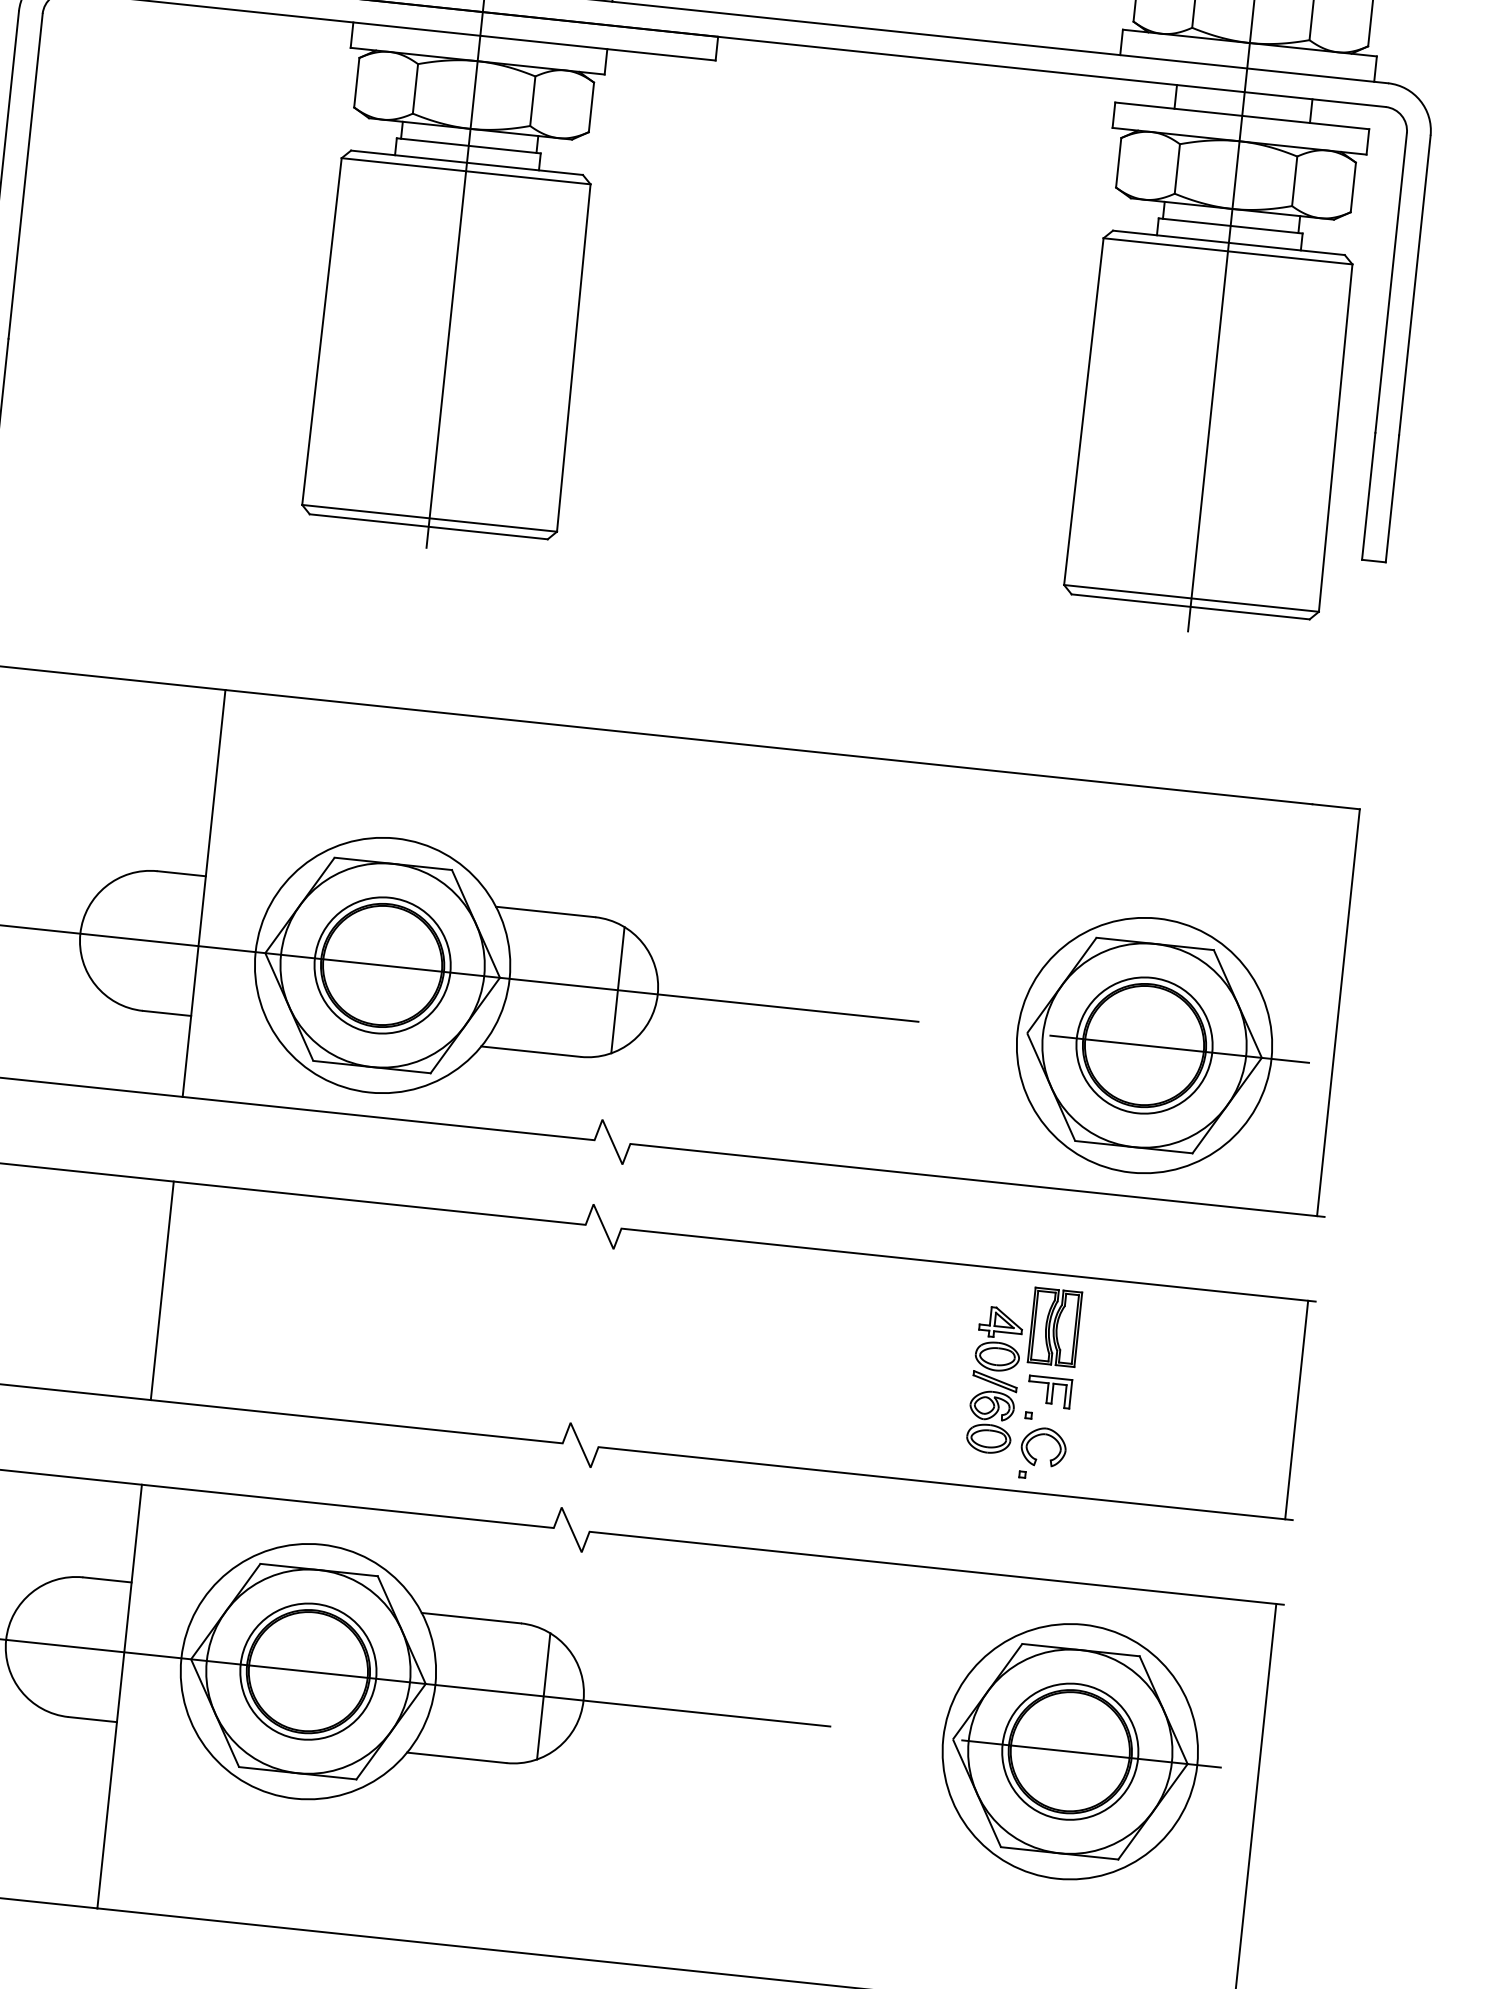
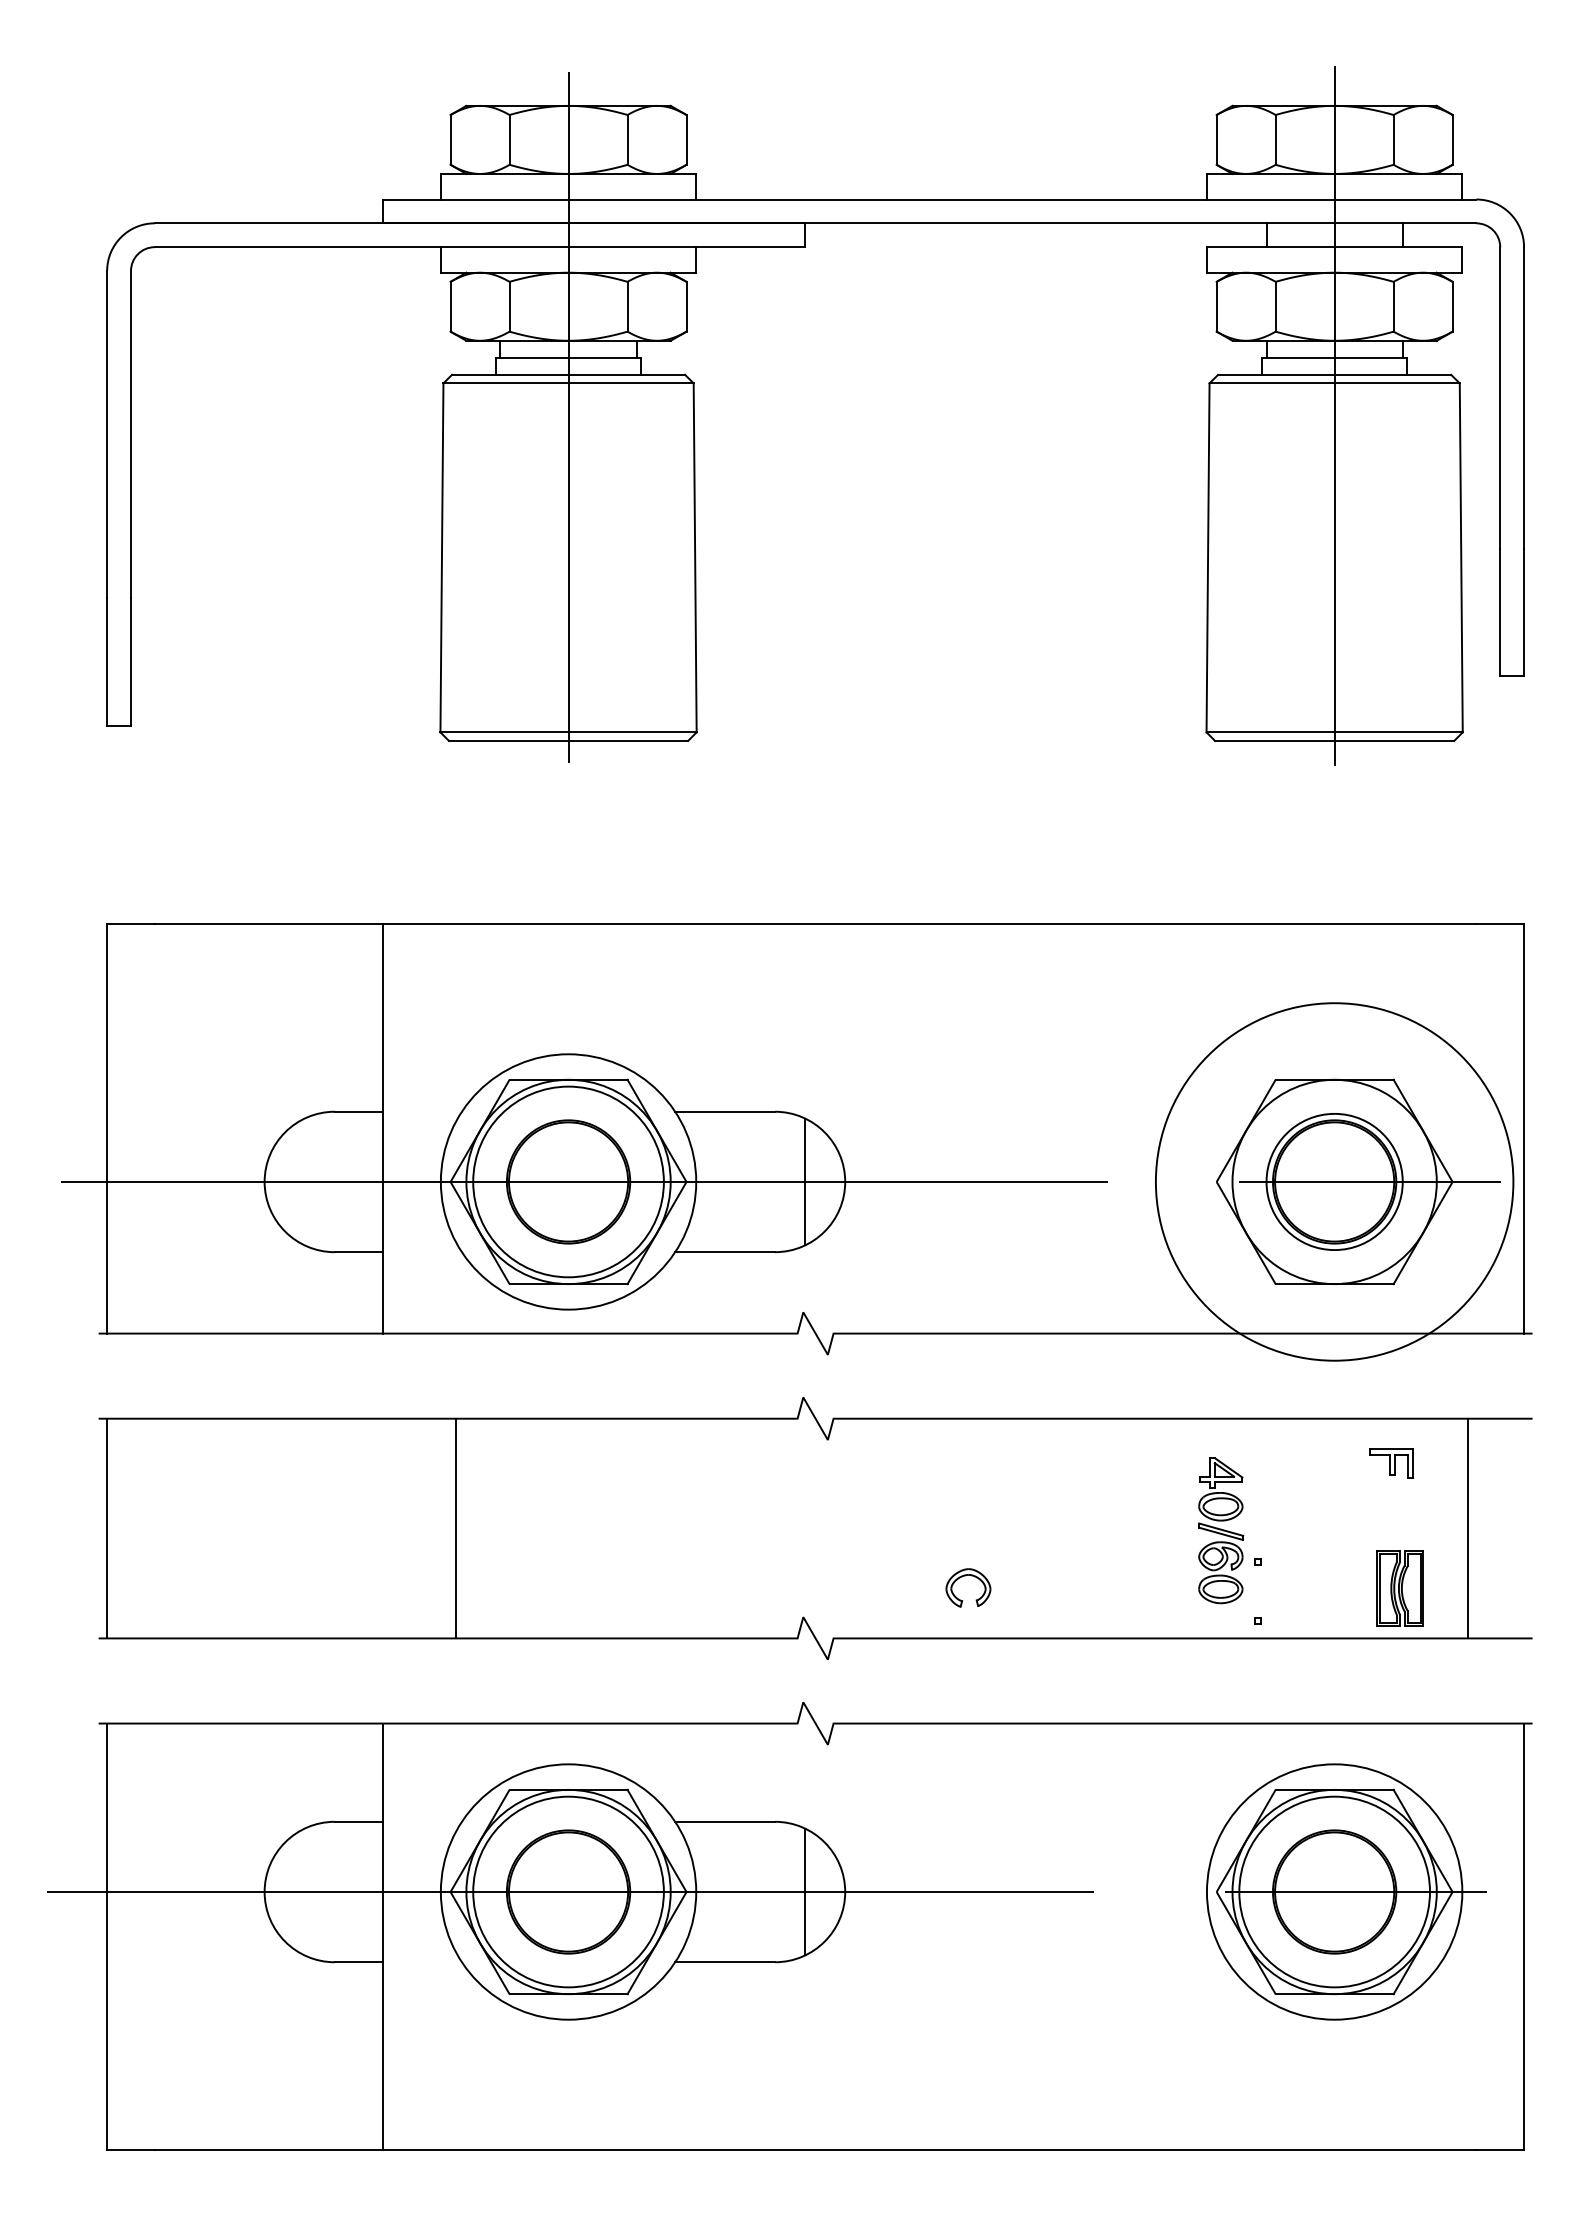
circle: (382, 965) -> (568, 1181), size x1.4
circle: (1144, 1045) -> (1334, 1181), size x1.4
line: (162, 1290) -> (456, 1528), moved
part: (1054, 1327) -> (1399, 1588), moved
part: (1049, 1392) -> (1391, 1463), moved
line: (1297, 1410) -> (1468, 1528), moved
part: (1042, 1435) -> (965, 1576), moved
circle: (308, 1671) -> (568, 1891), size x1.4
circle: (1070, 1751) -> (1334, 1891), size x1.4

